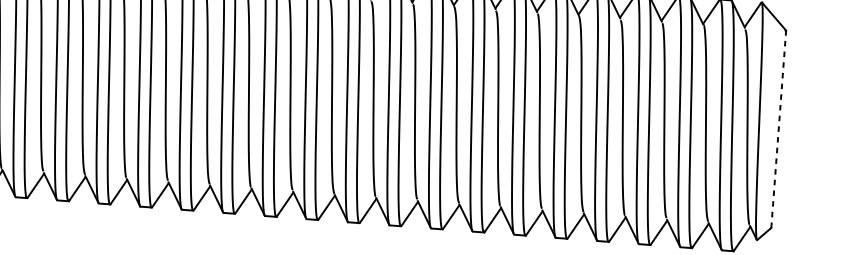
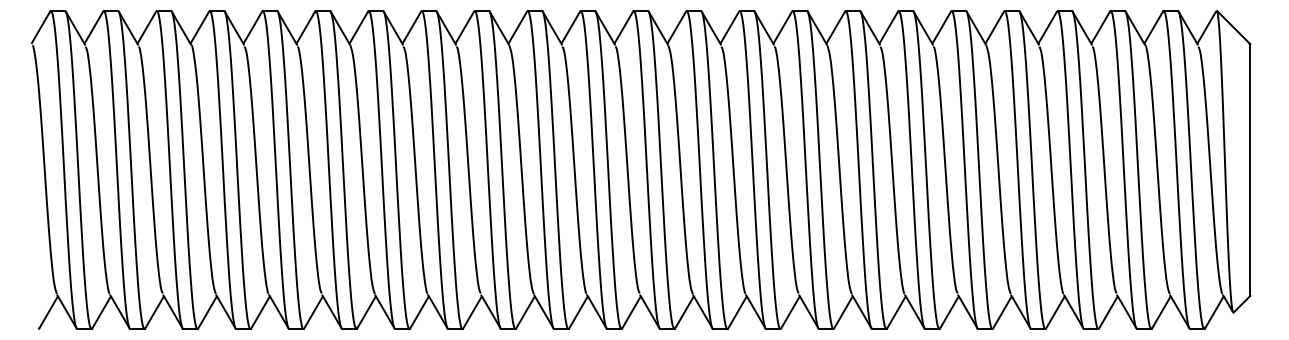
line: (778, 129) -> (1250, 170), dashed -> solid

